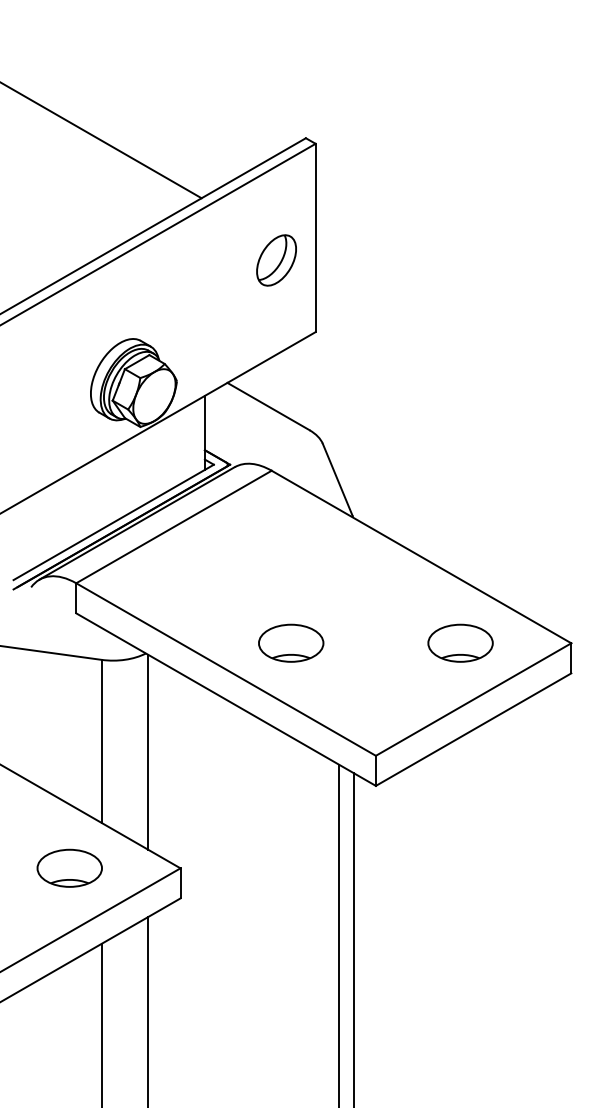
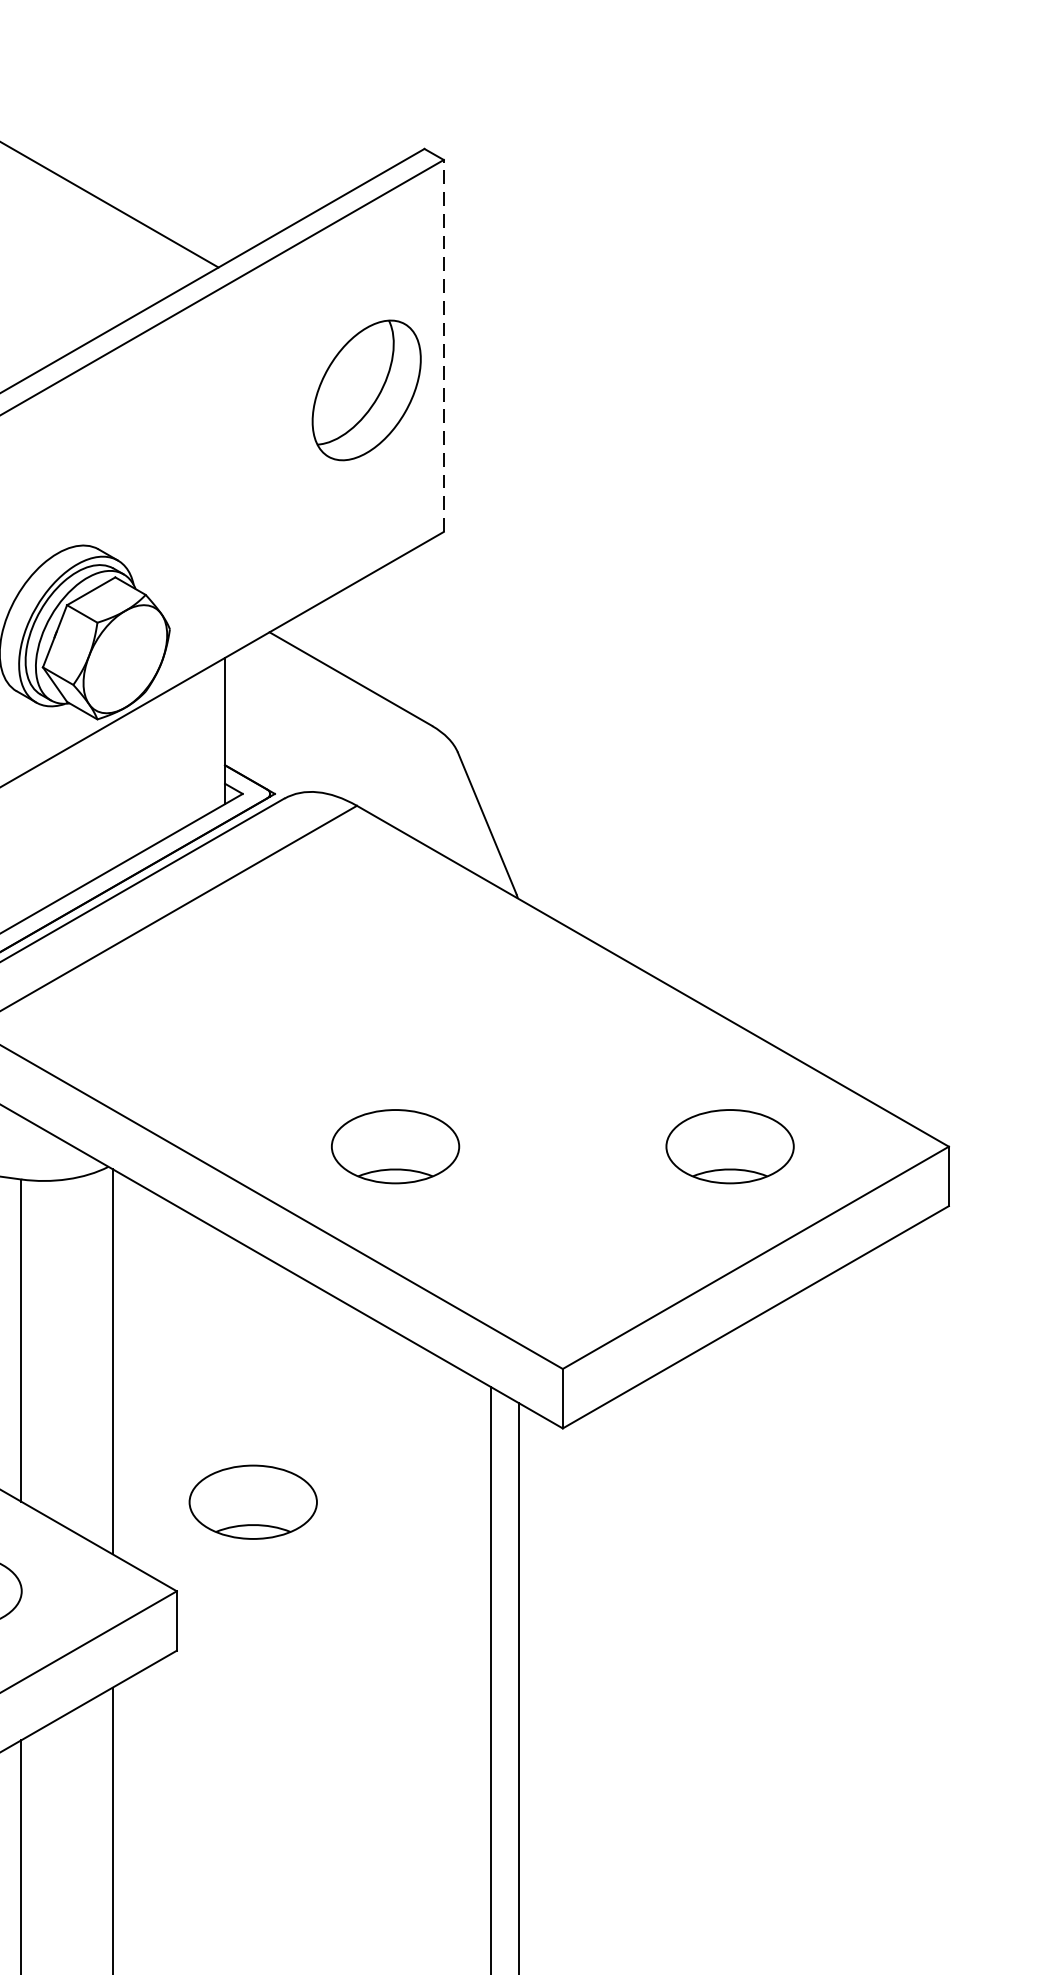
line: (315, 237) -> (443, 345), solid -> dashed
part: (276, 260) -> (366, 390), size x1.4
part: (219, 822) -> (253, 1500), added

